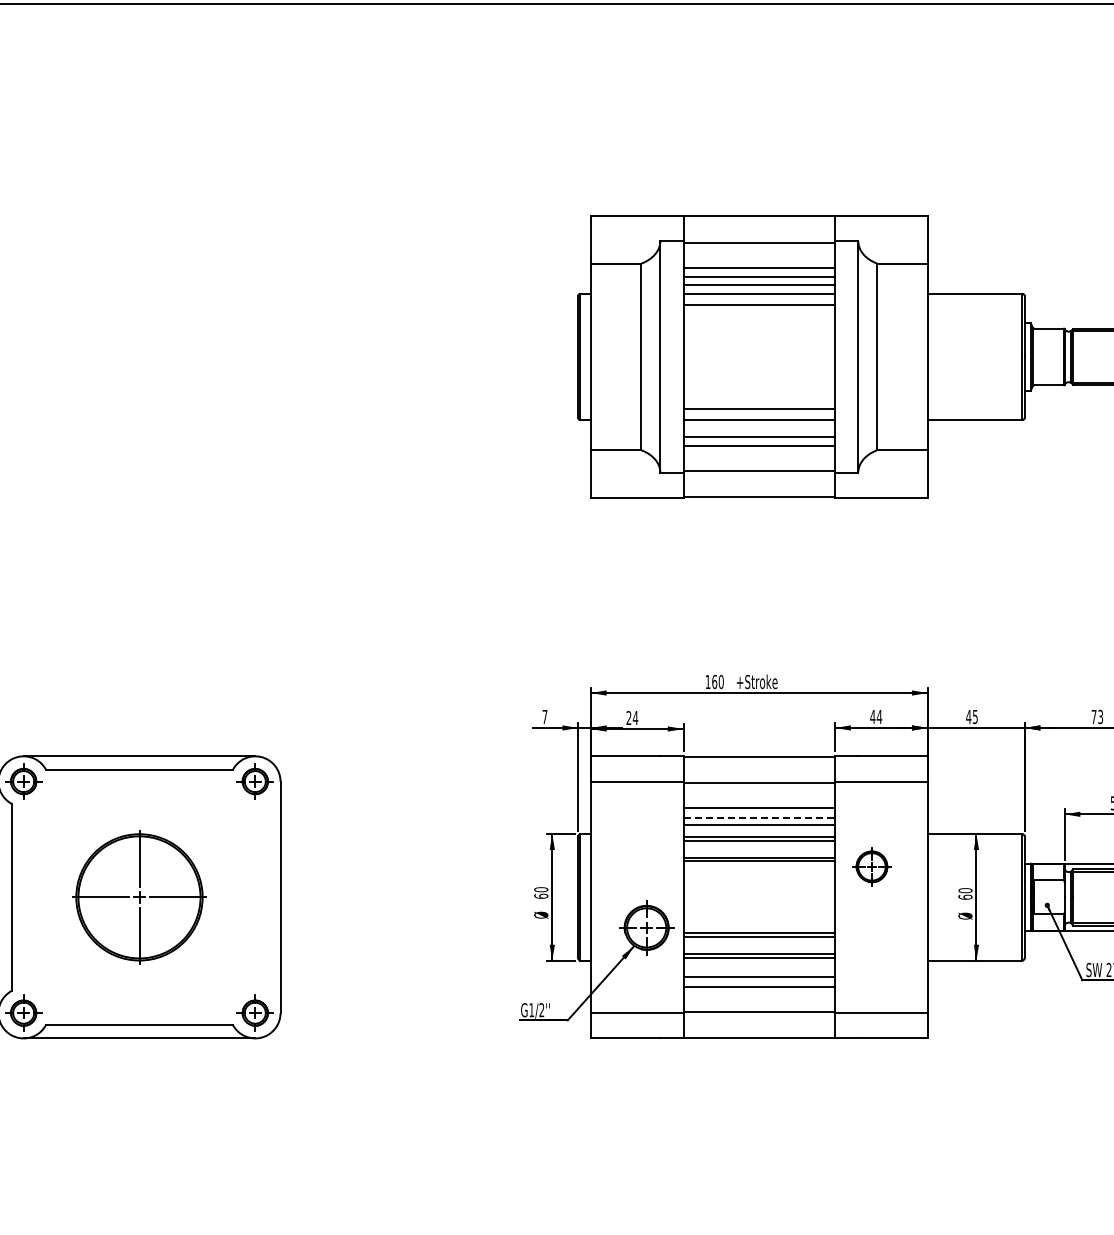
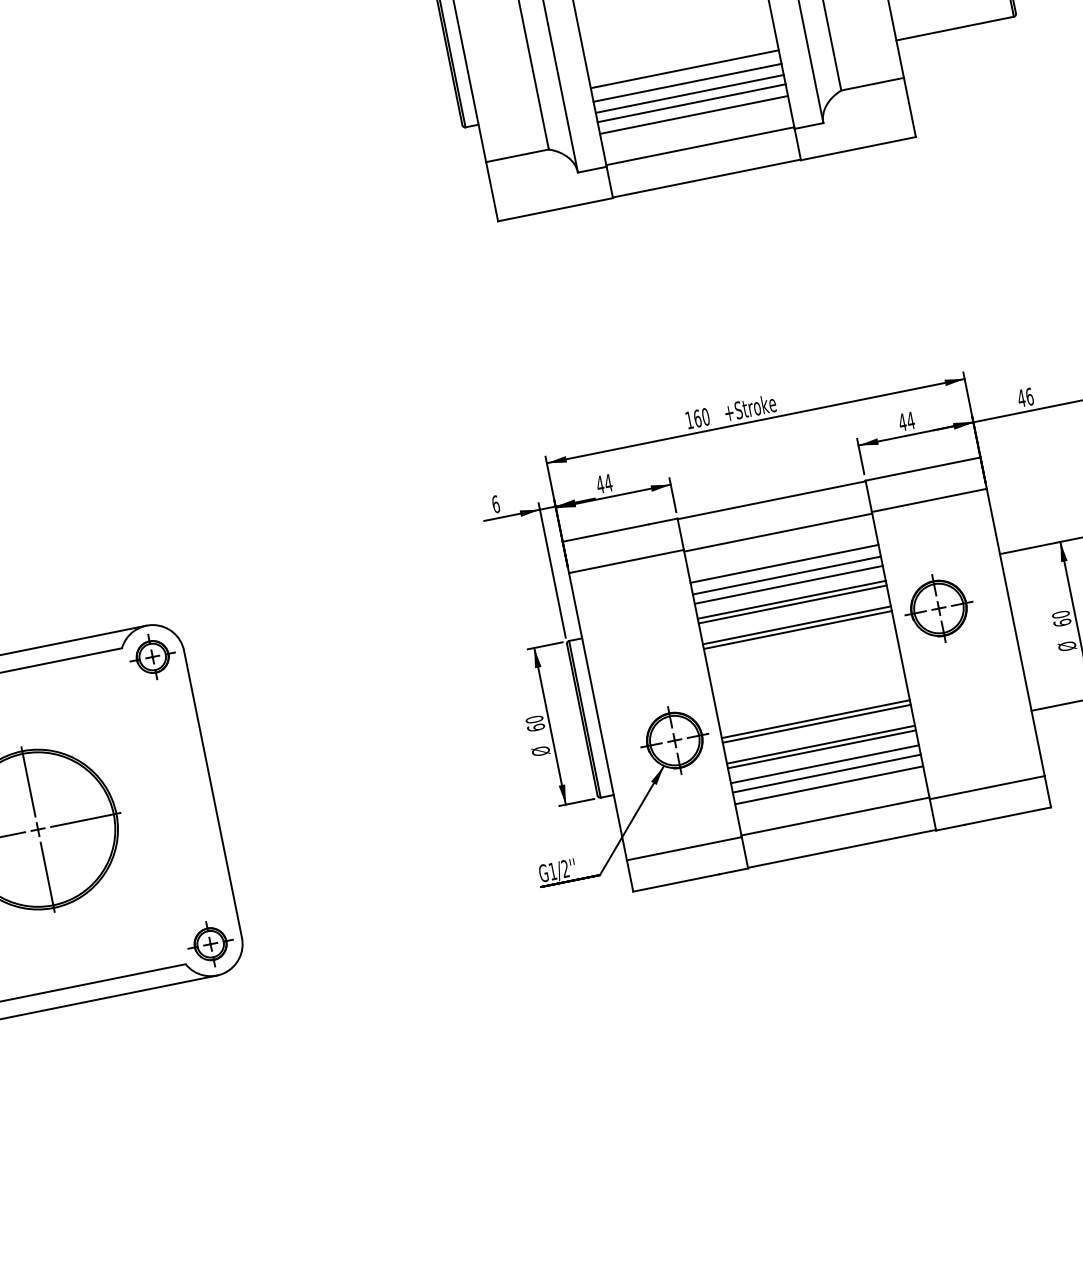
line: (759, 429) -> (690, 94), added
text: (544, 716) -> (495, 503), 7 -> 6
text: (974, 716) -> (1028, 396), 45 -> 46
text: (628, 717) -> (599, 484), 24 -> 44
line: (759, 817) -> (787, 575), dashed -> solid
part: (871, 866) -> (938, 608), size x1.43
line: (759, 969) -> (825, 763), added

